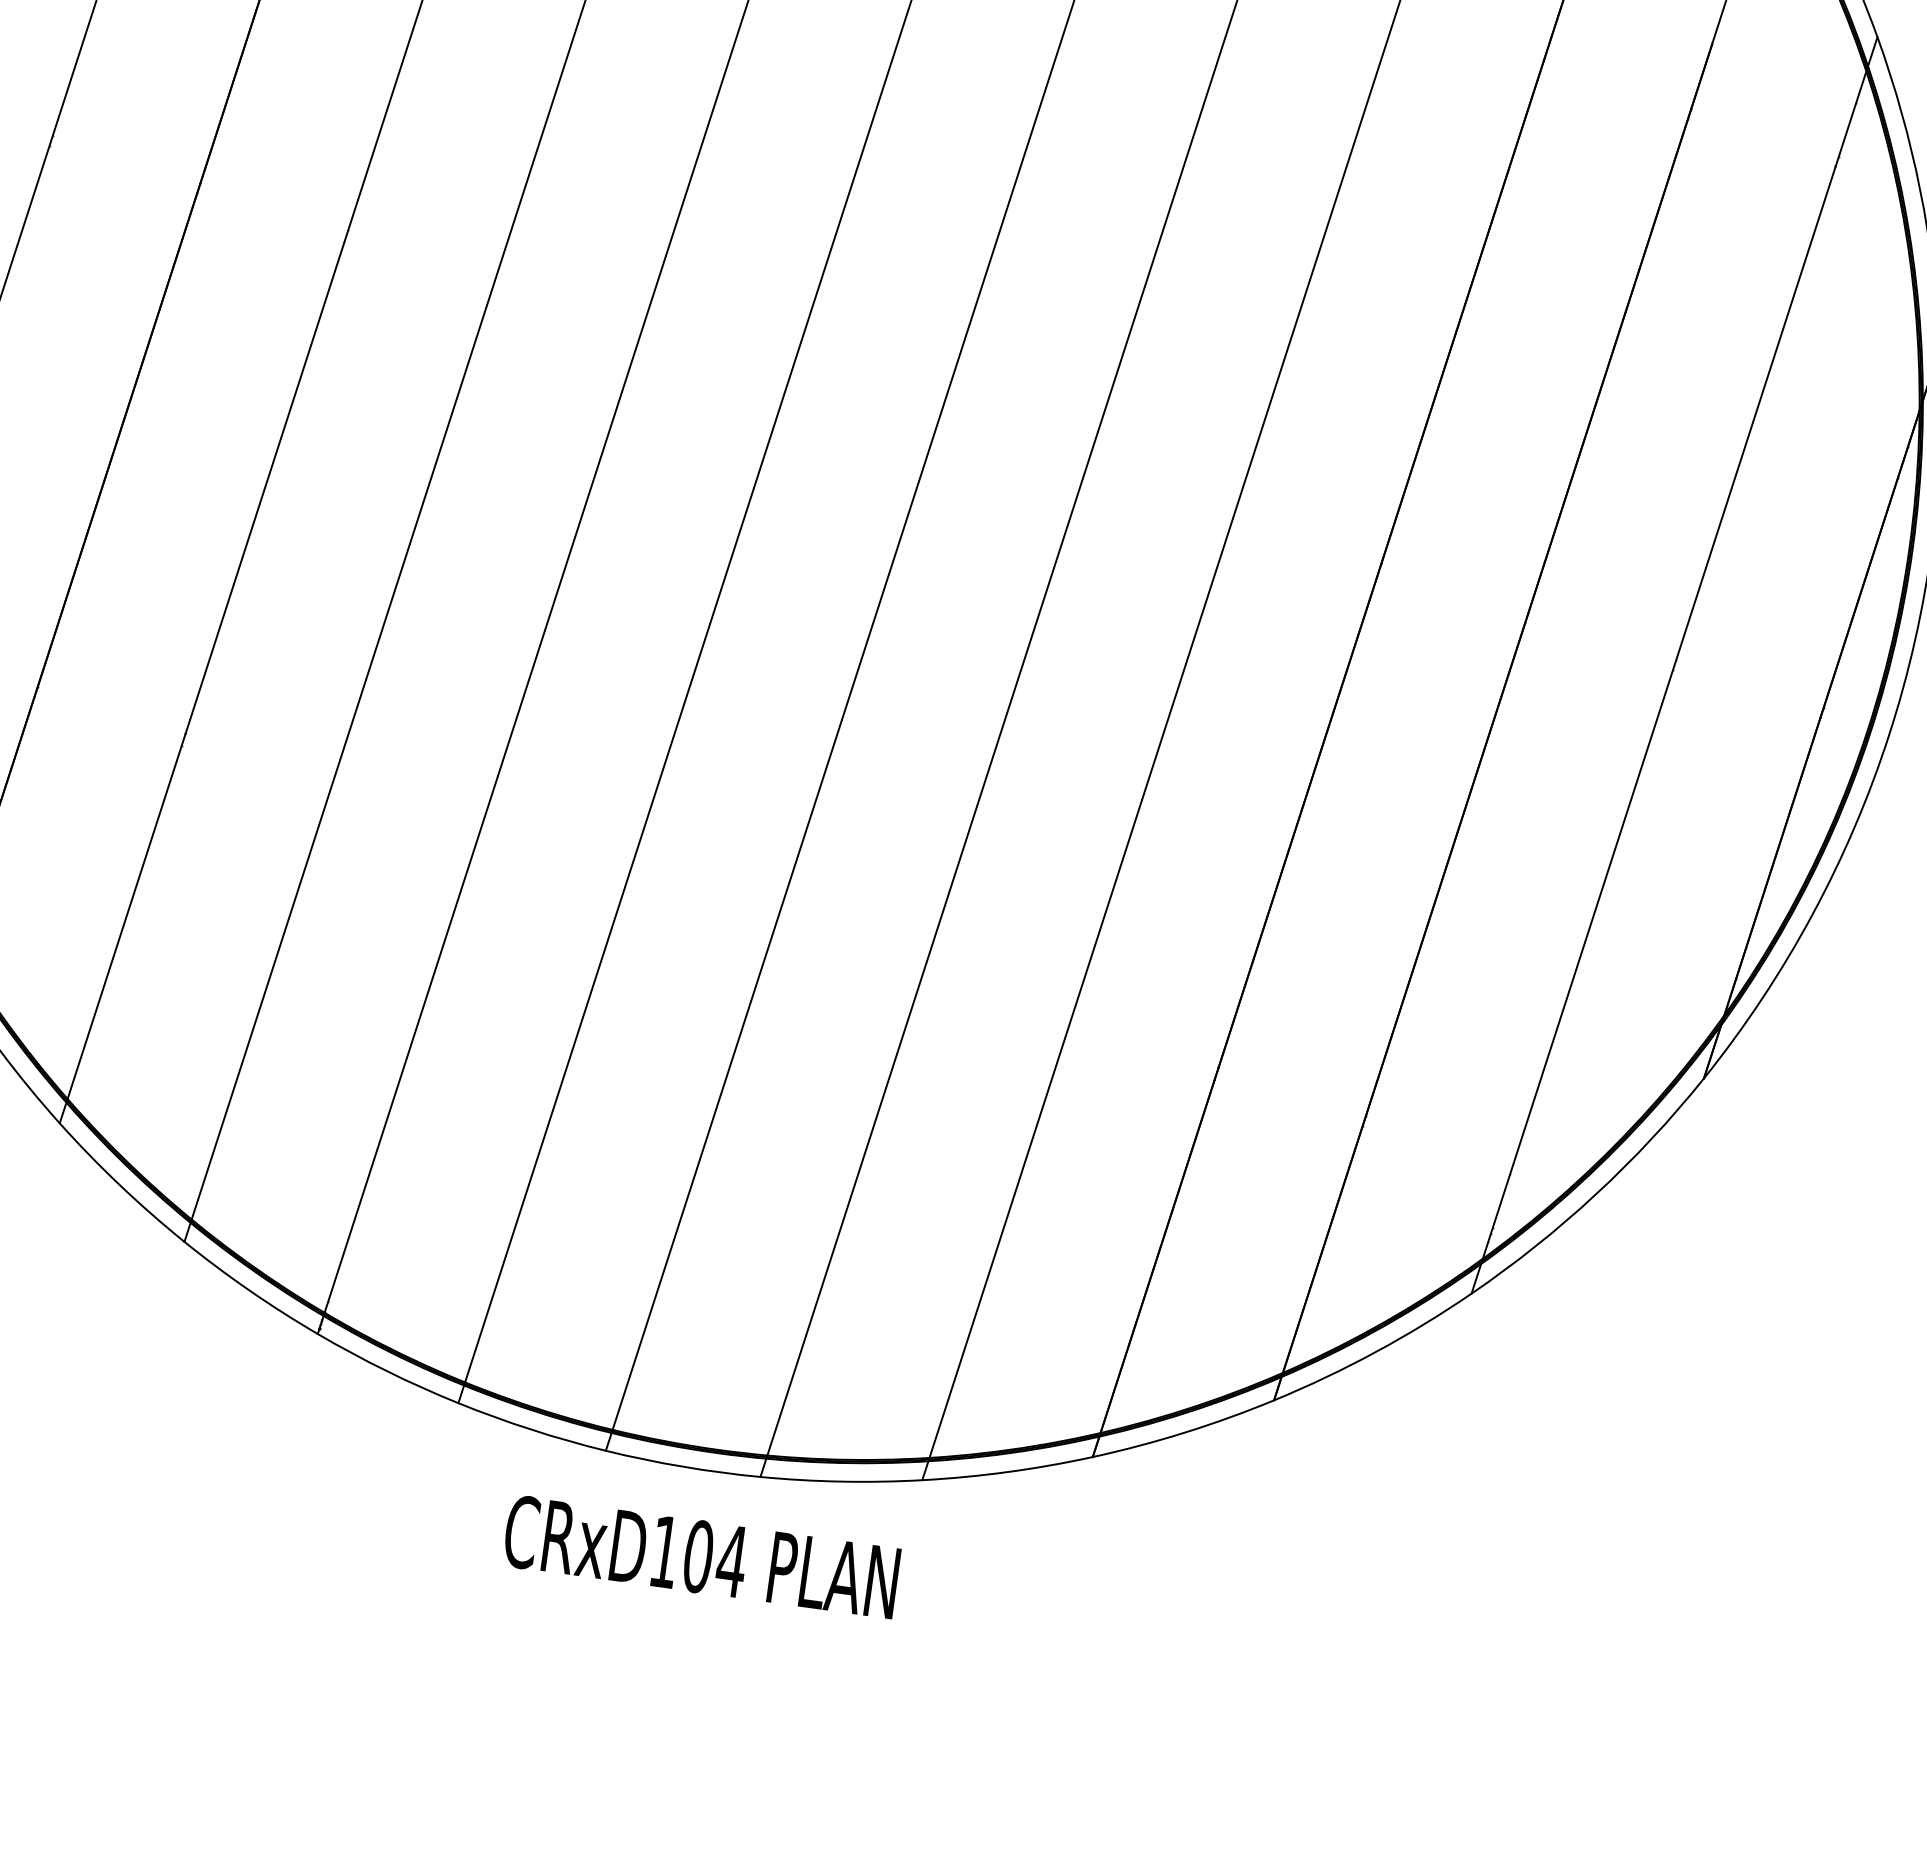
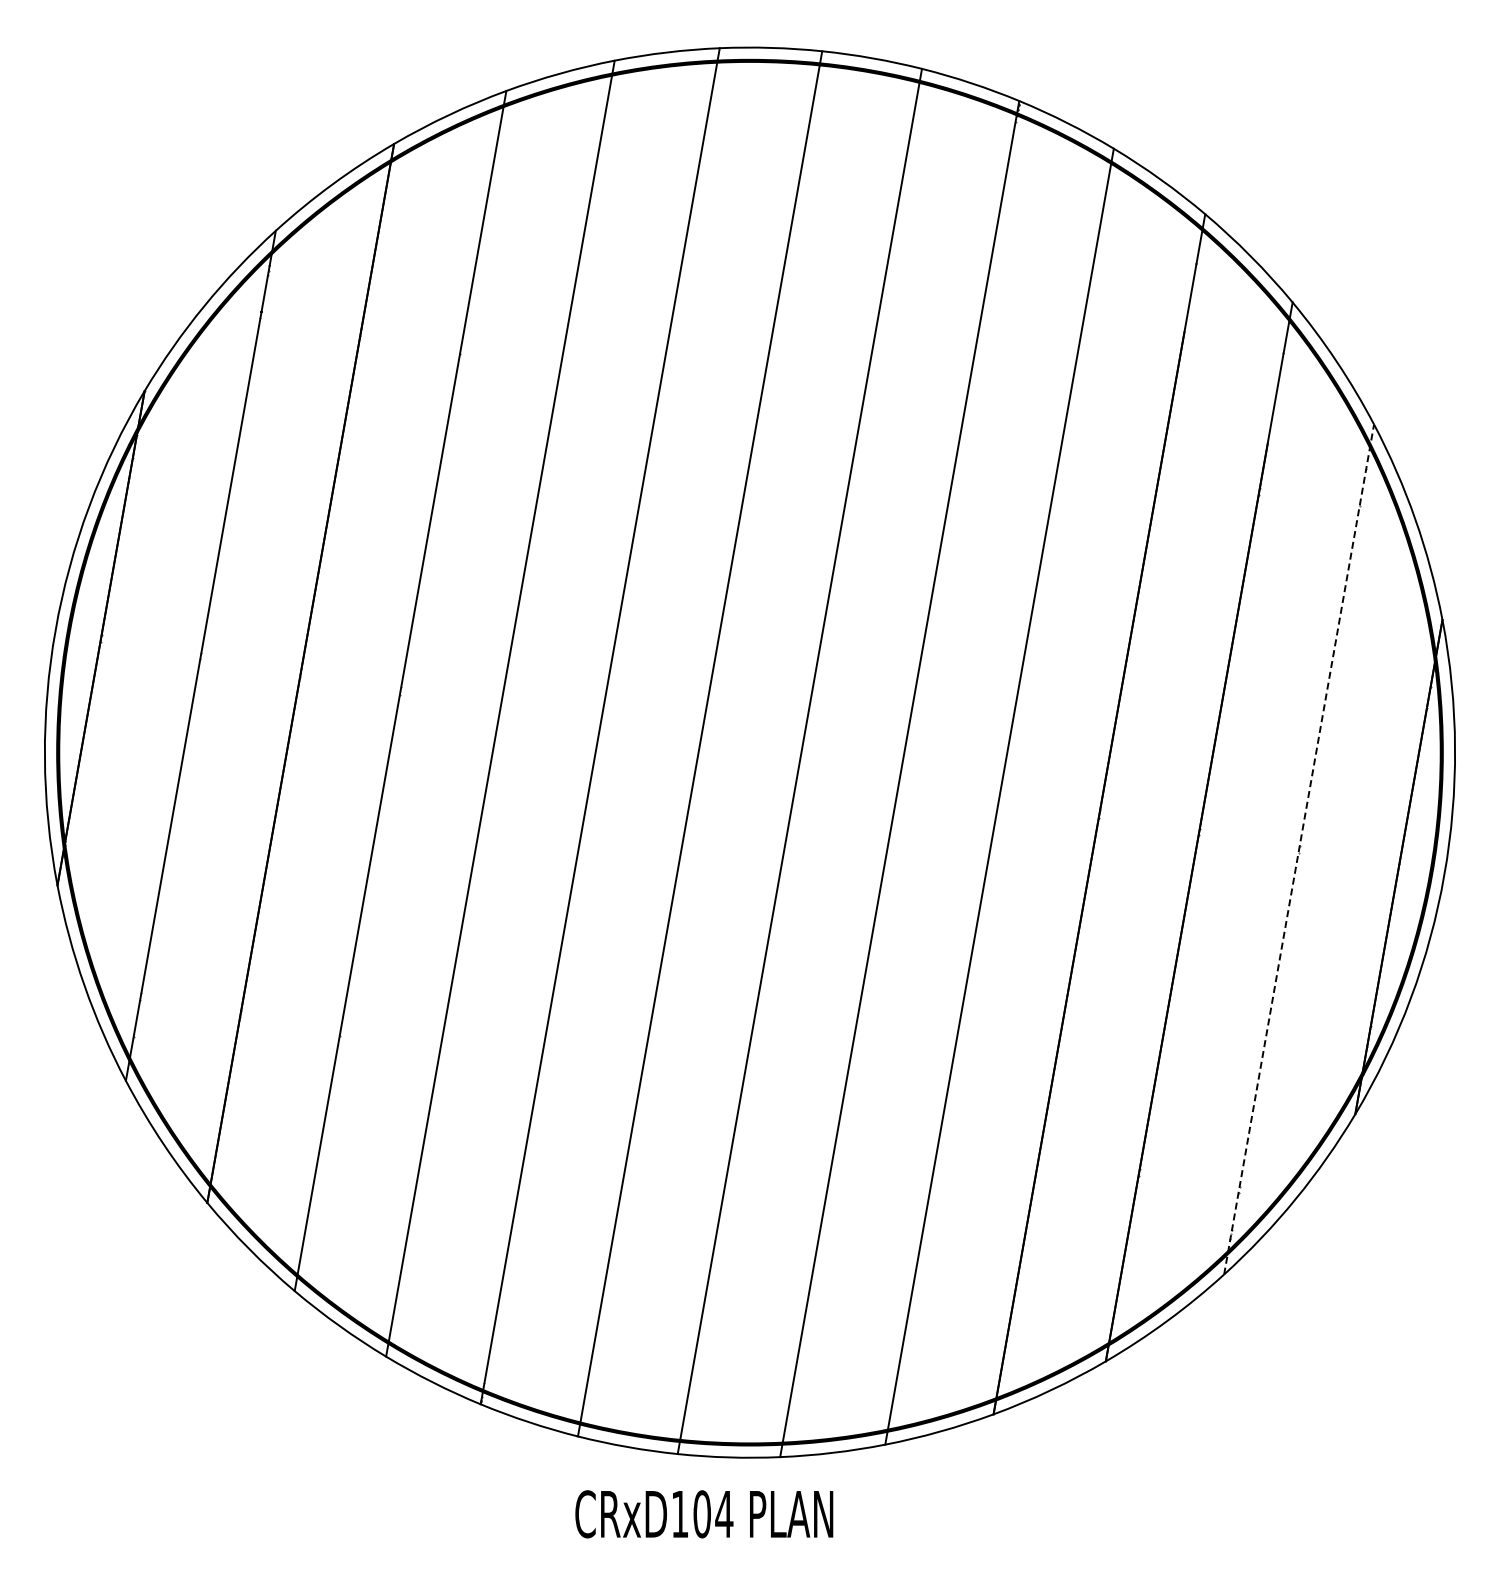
line: (1675, 665) -> (1299, 849), solid -> dashed
text: (701, 1557) -> (704, 1514), moved

